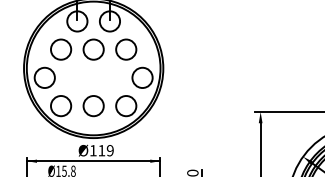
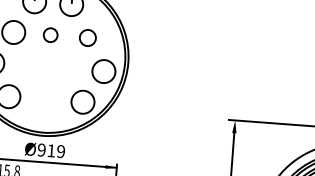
circle: (93, 49) -> (50, 35), size x0.6
circle: (126, 49) -> (88, 37), size x0.7
circle: (93, 106) -> (45, 99), removed
text: (92, 150) -> (40, 149), Ø119 -> Ø919

